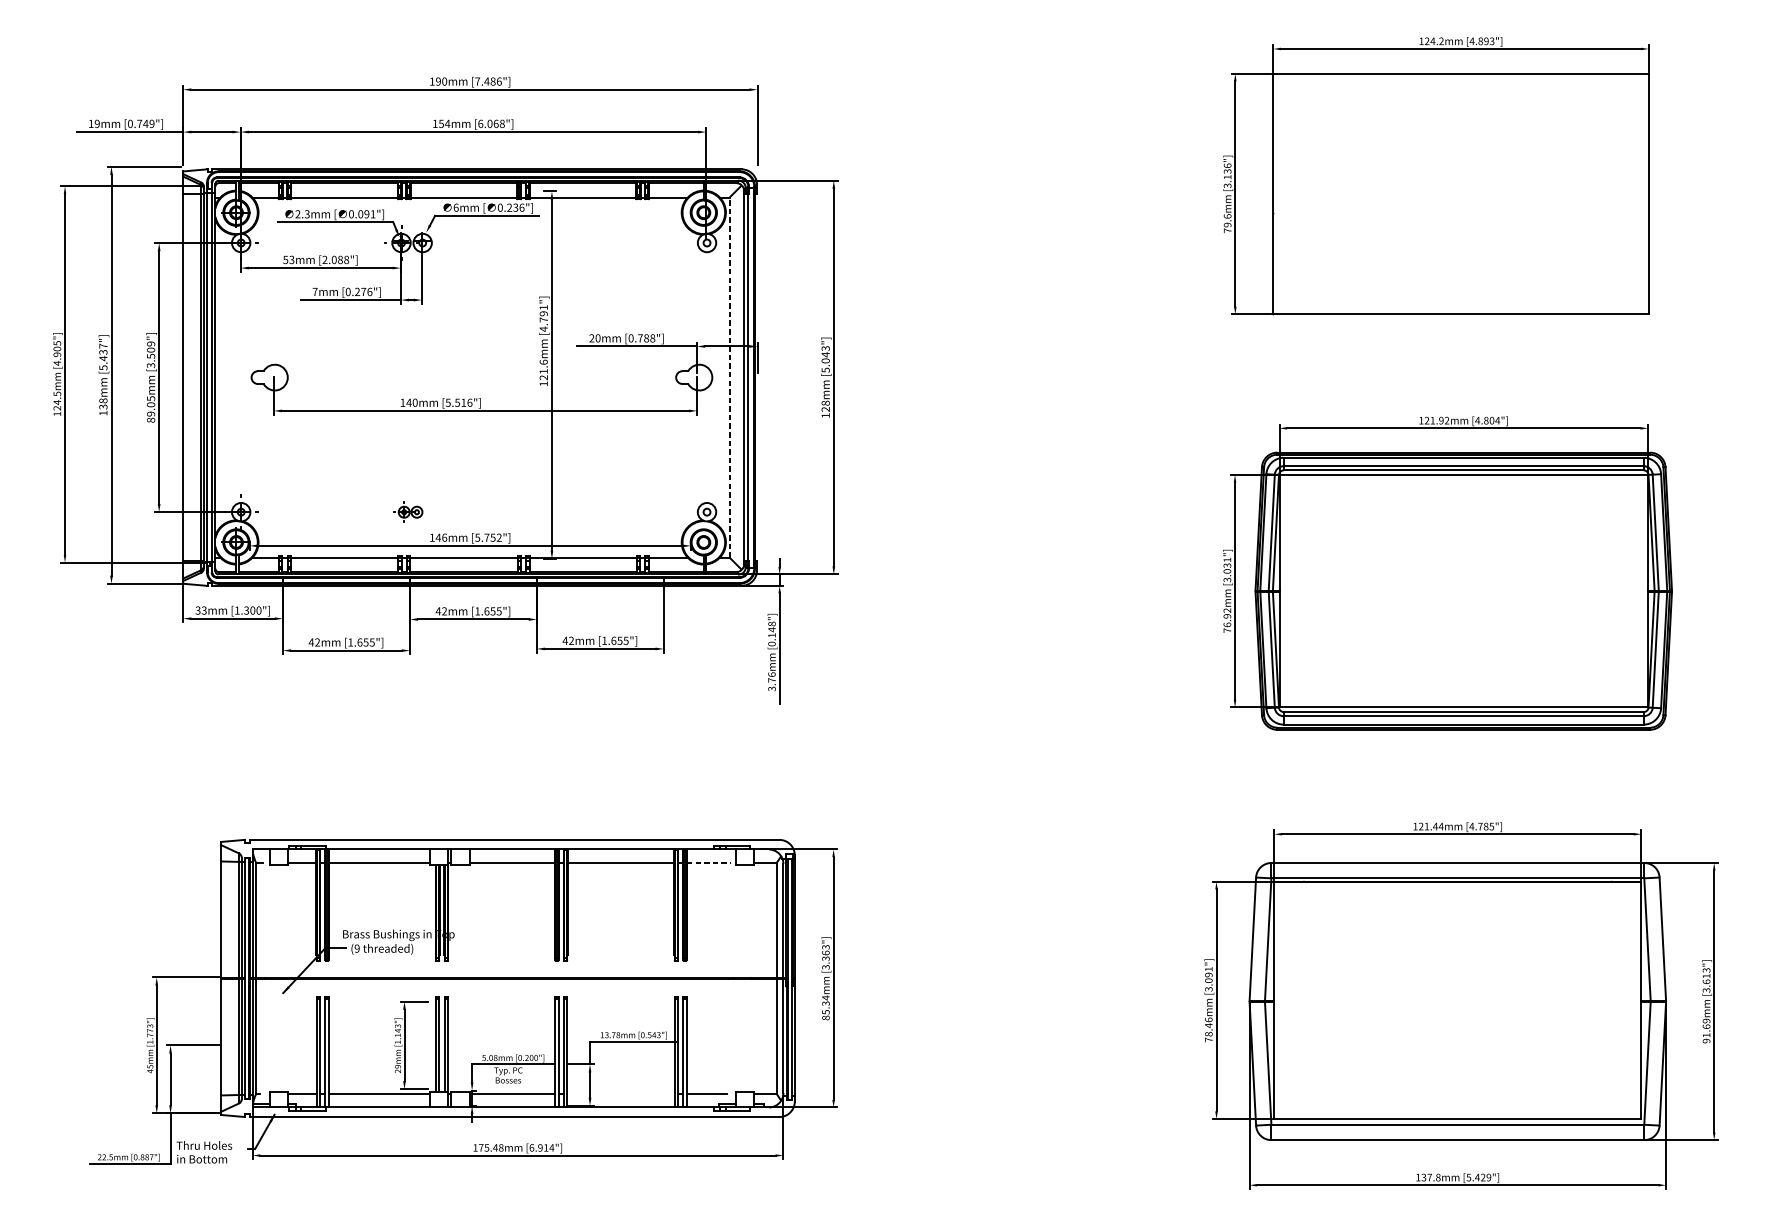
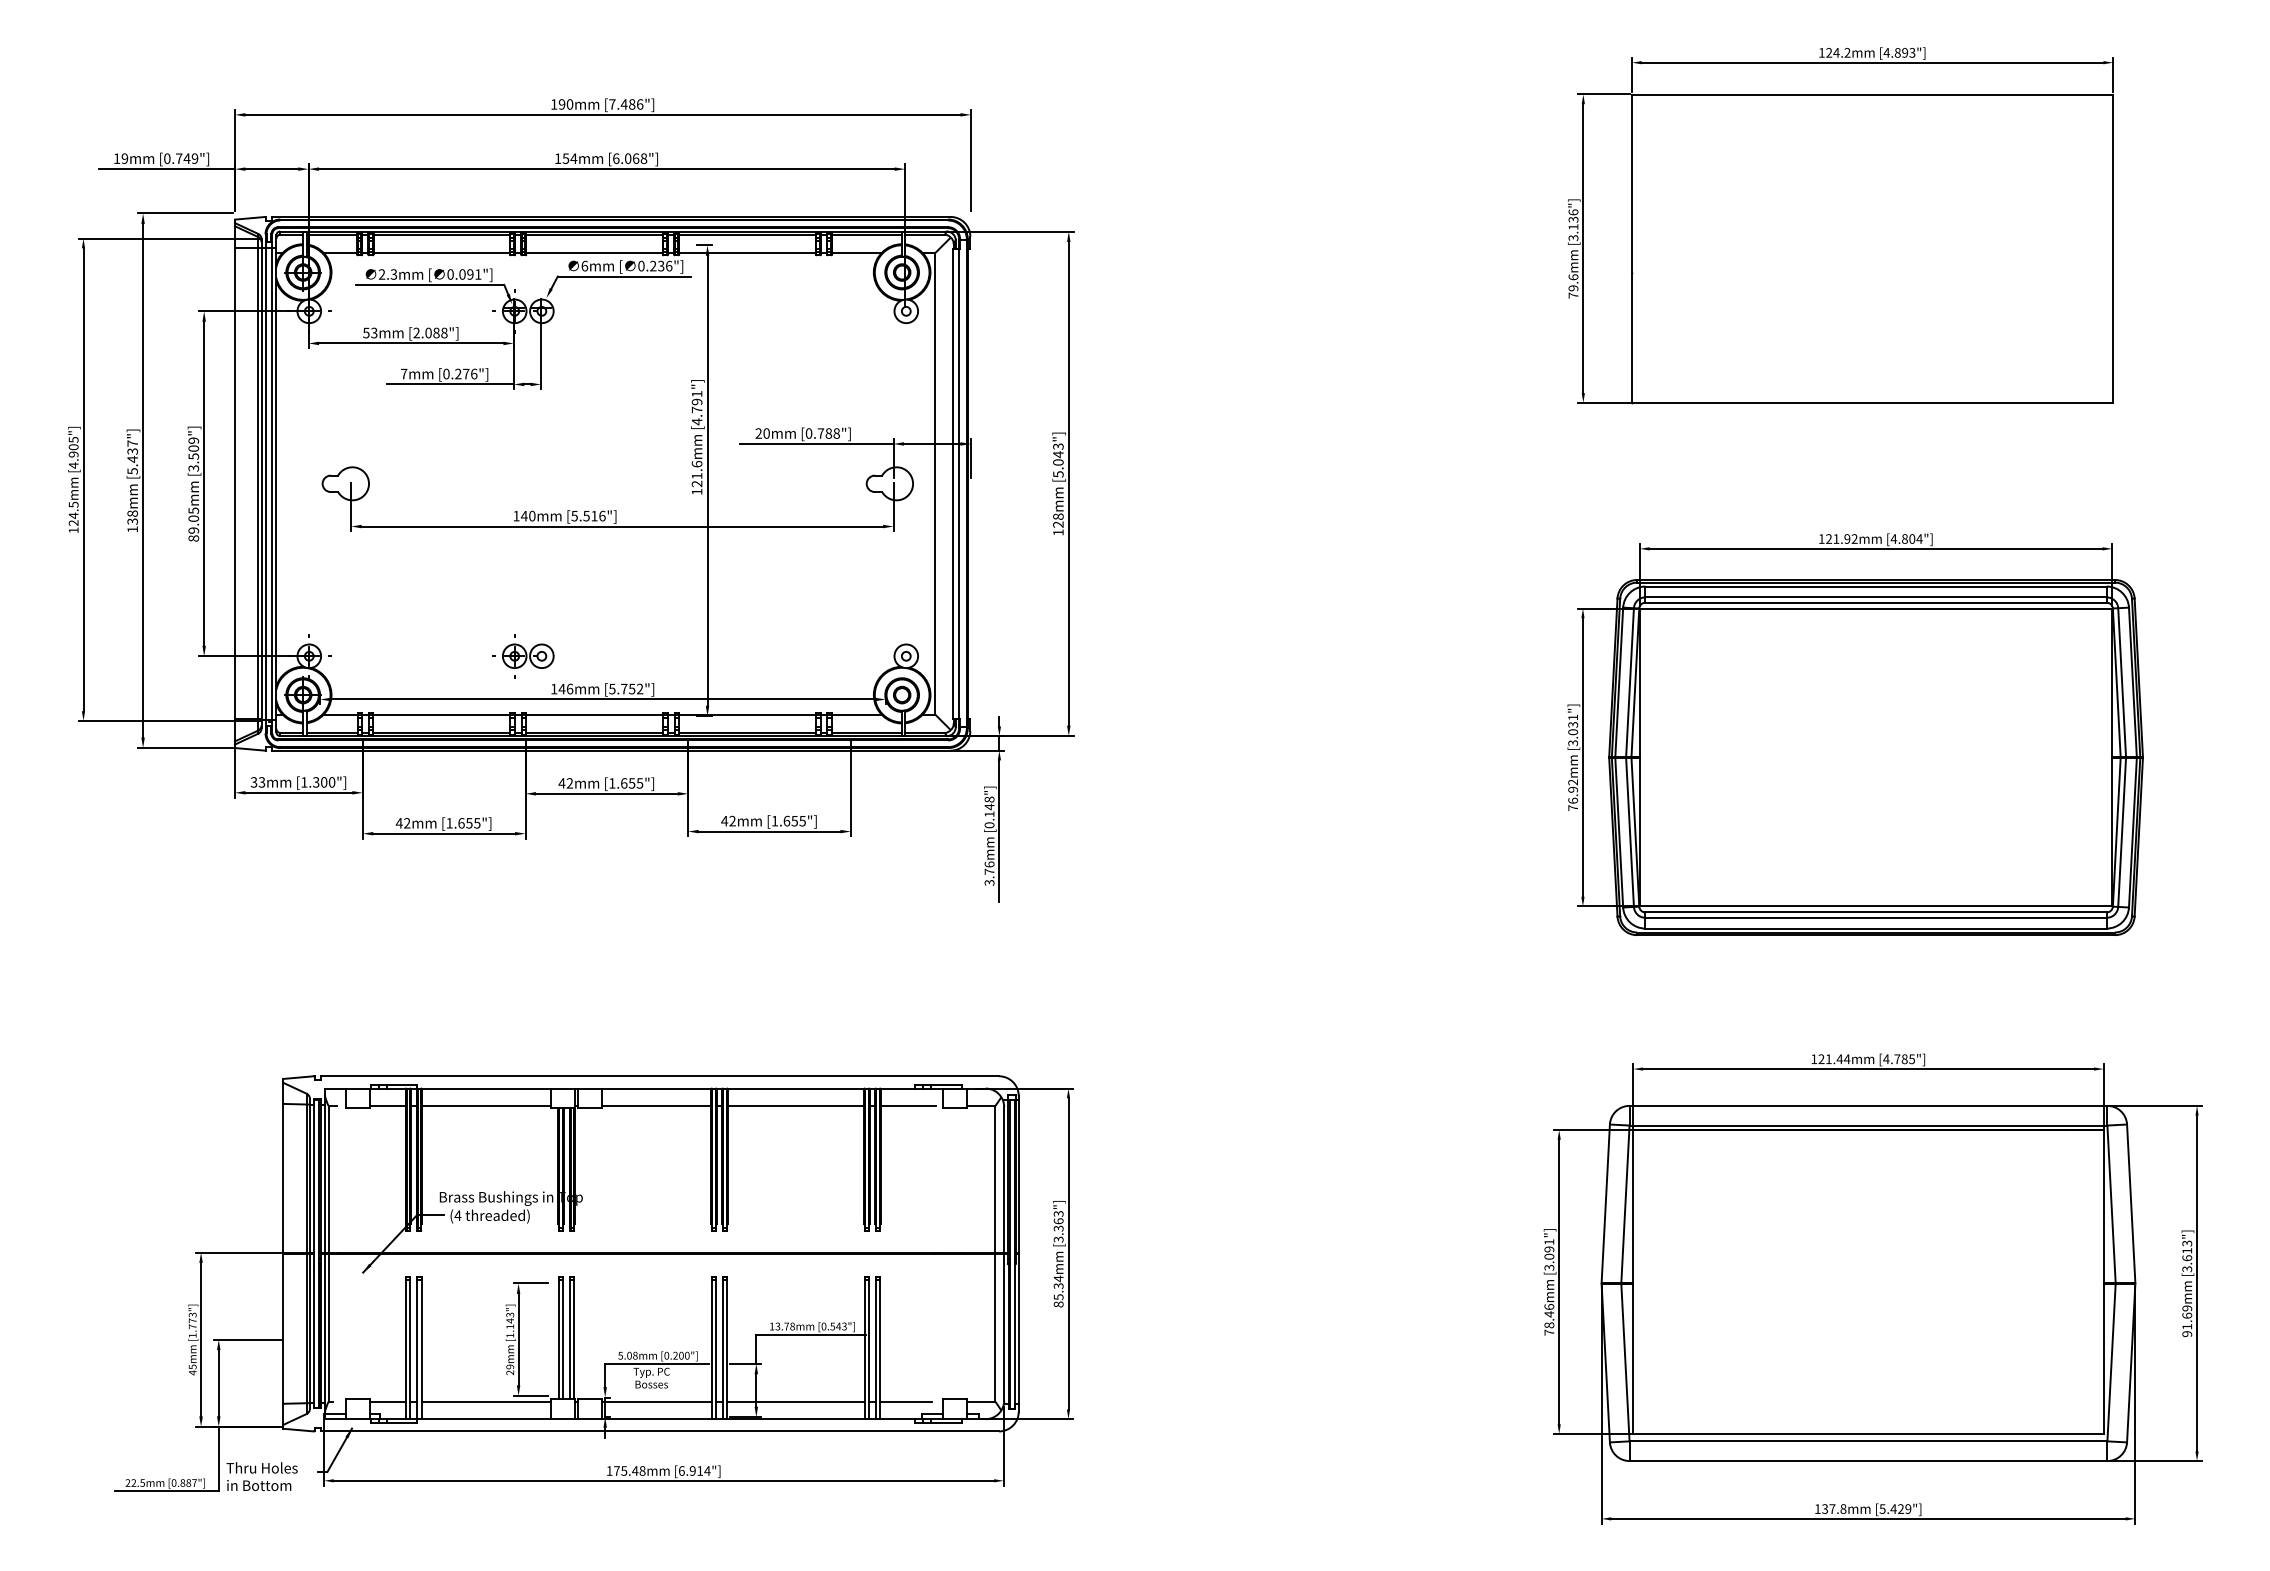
line: (729, 377) -> (935, 483), dashed -> solid
part: (408, 512) -> (523, 656), size x1.67
line: (708, 863) -> (908, 1106), dashed -> solid
text: (356, 948) -> (457, 1215), (9 -> (4
line: (620, 1093) -> (795, 1401), added

